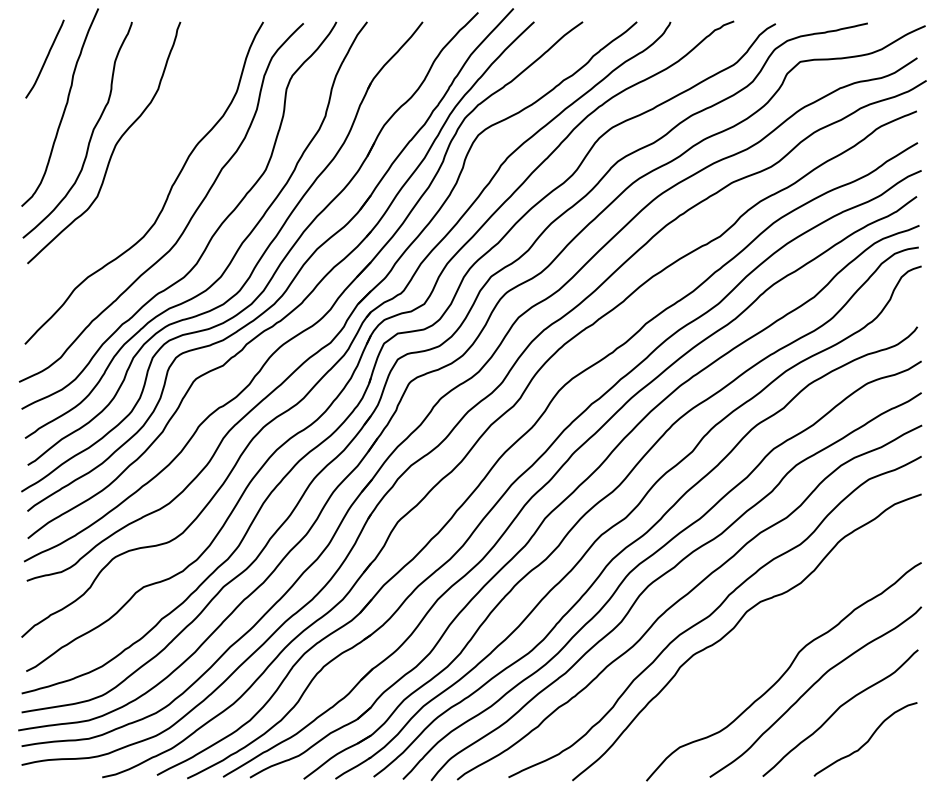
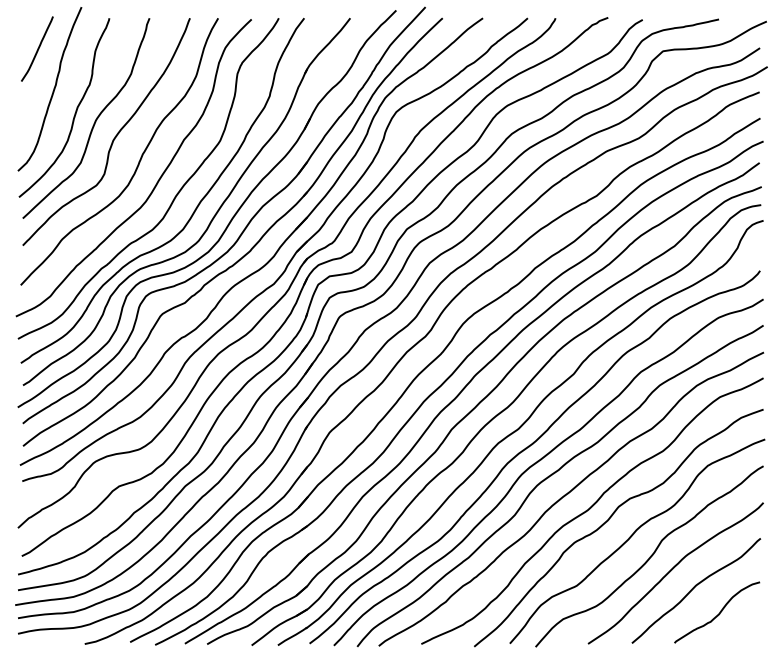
curve: (137, 166) -> (113, 137), added
curve: (762, 648) -> (631, 537), added

